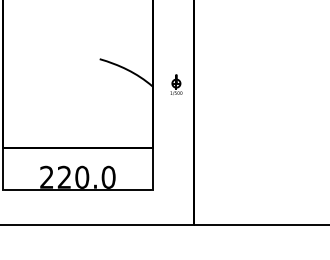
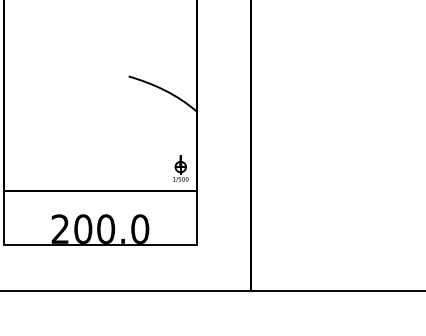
part: (176, 84) -> (180, 168), moved
text: (64, 176) -> (83, 228), 220.0 -> 200.0

